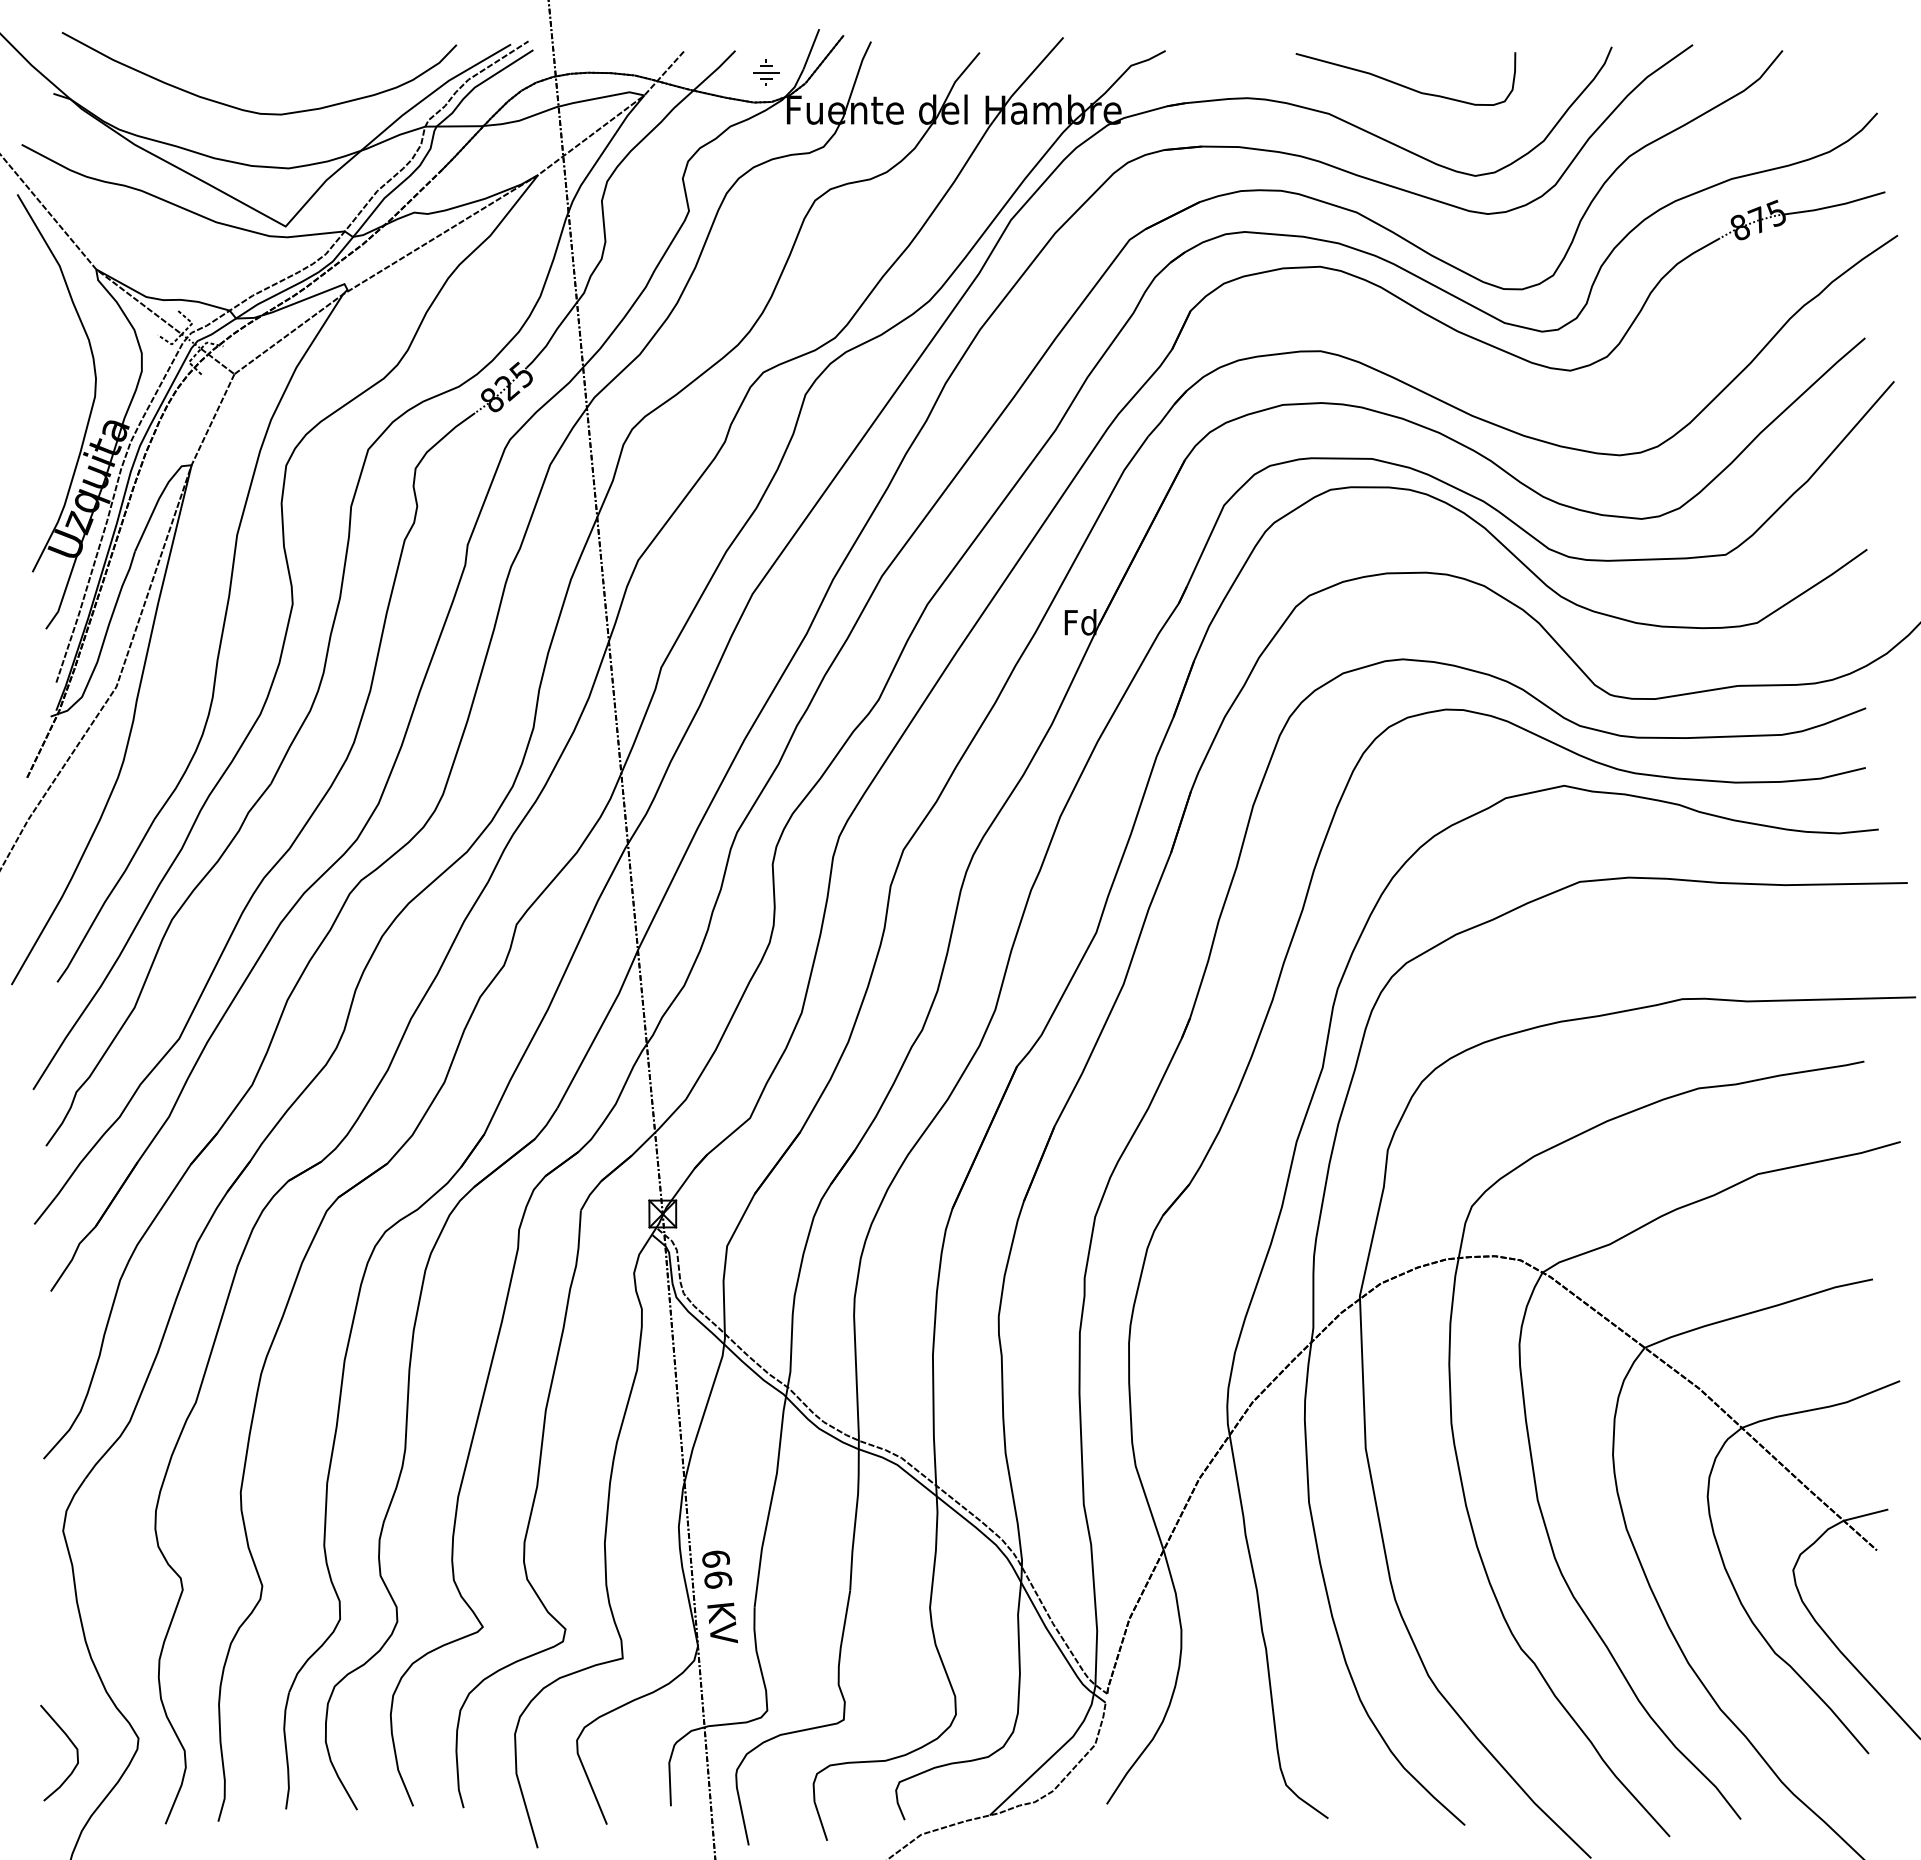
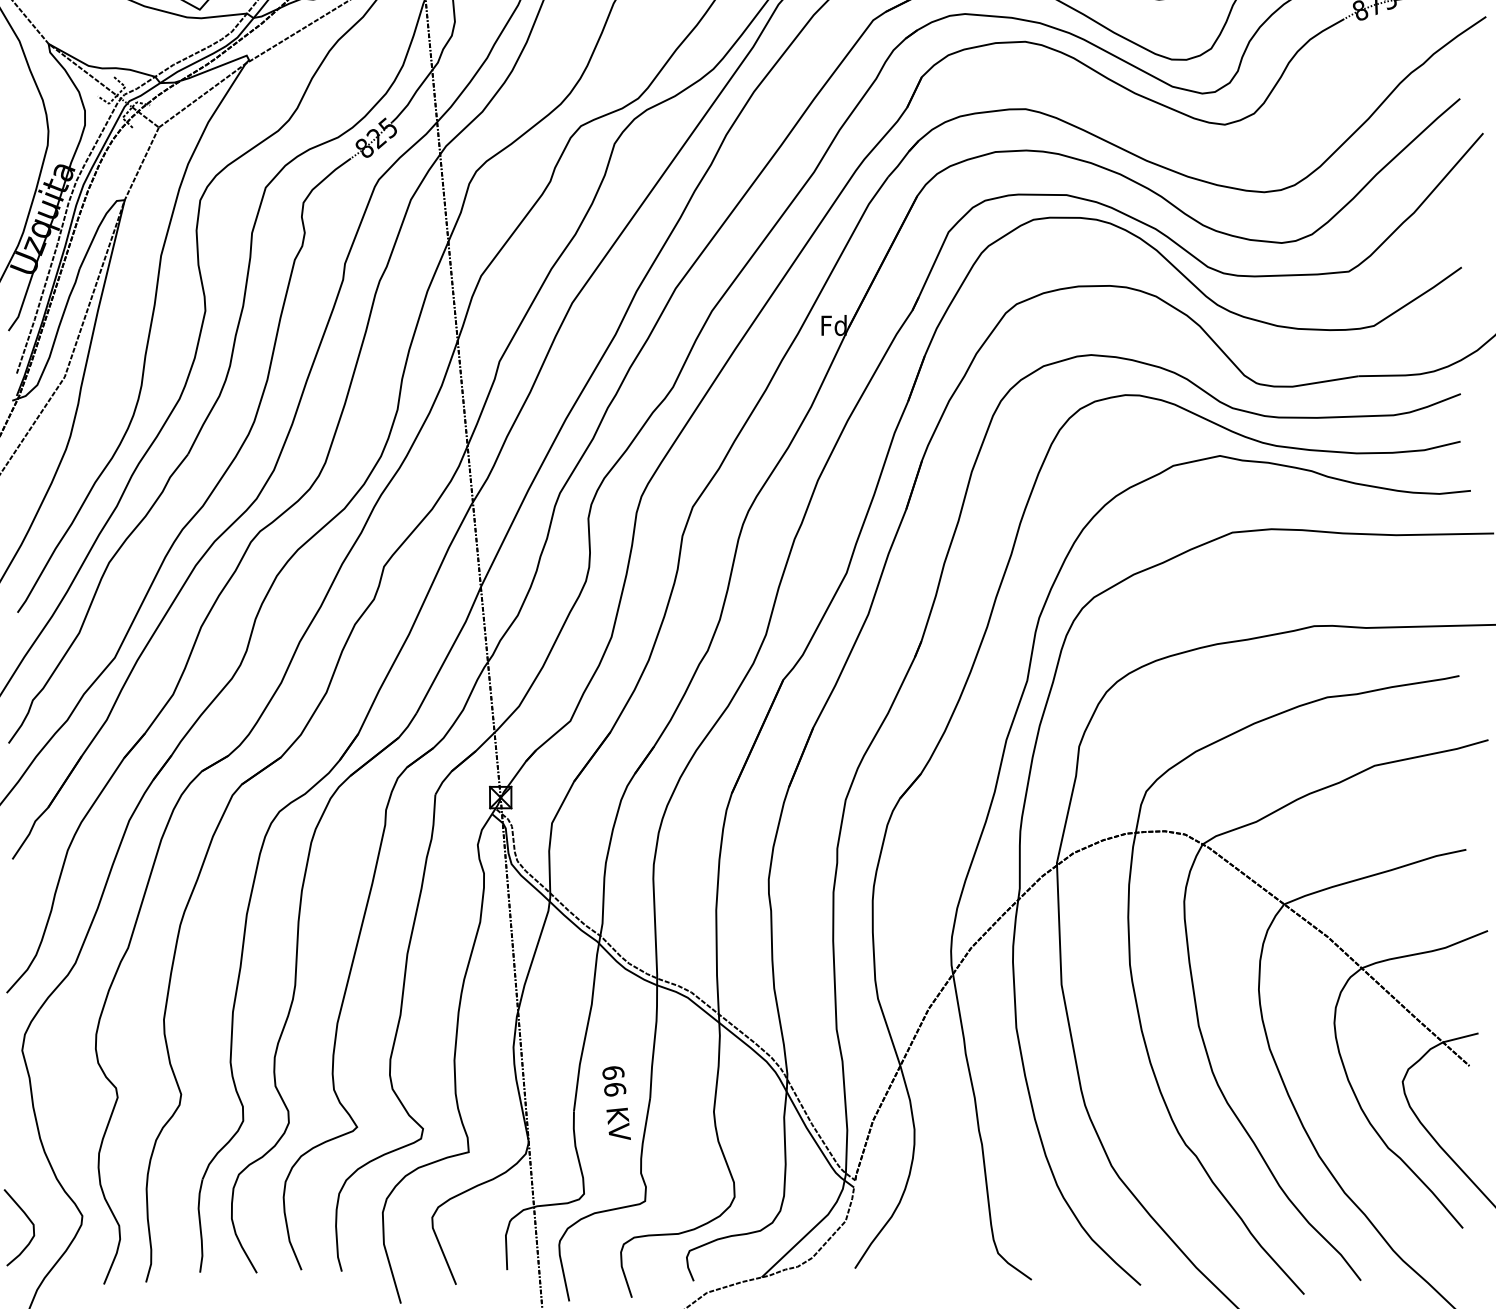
text: (719, 1596) -> (616, 1102), moved

